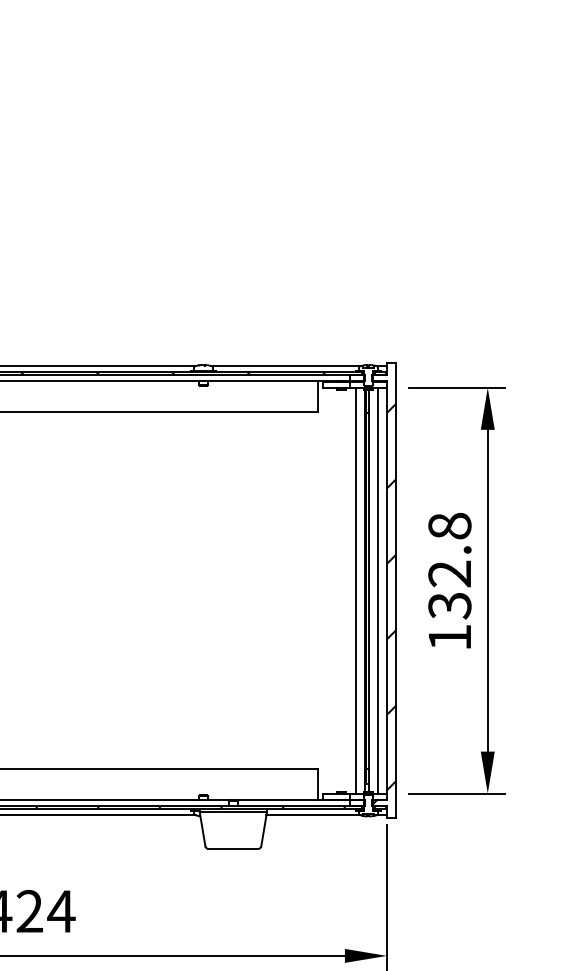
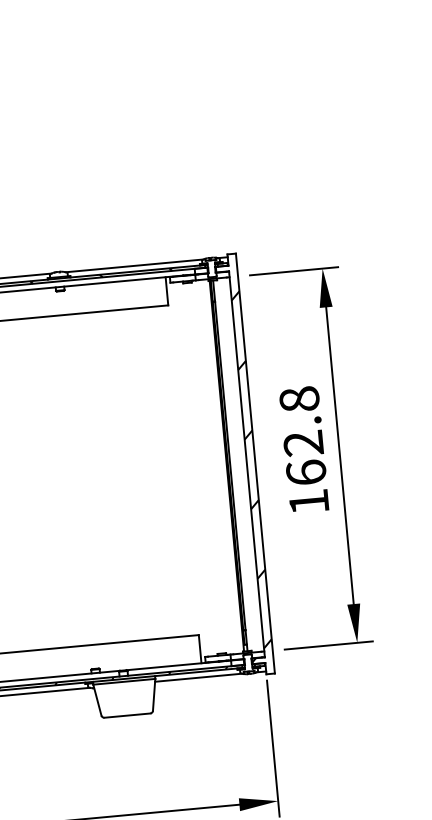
line: (356, 590) -> (218, 466), removed
line: (377, 590) -> (238, 464), removed
text: (449, 605) -> (305, 472), 132.8 -> 162.8

